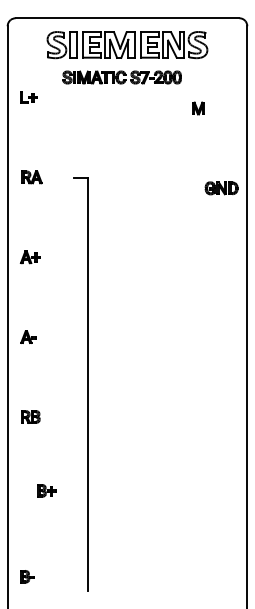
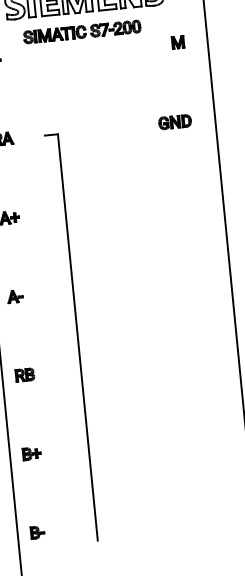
part: (198, 108) -> (178, 42), moved
part: (221, 188) -> (174, 122), moved
part: (46, 490) -> (31, 453), moved

